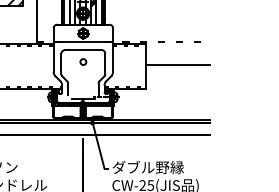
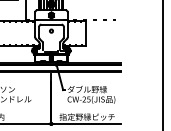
line: (177, 64) -> (103, 32), removed

